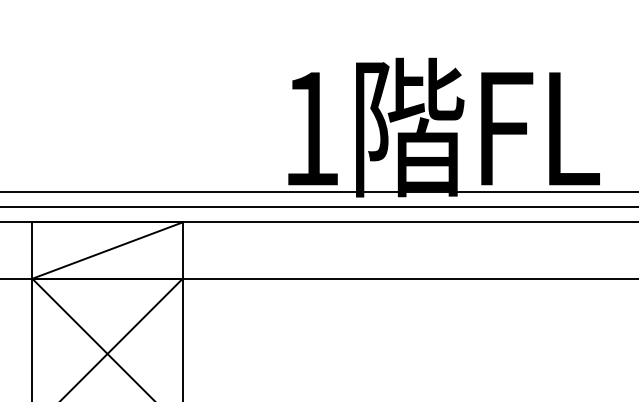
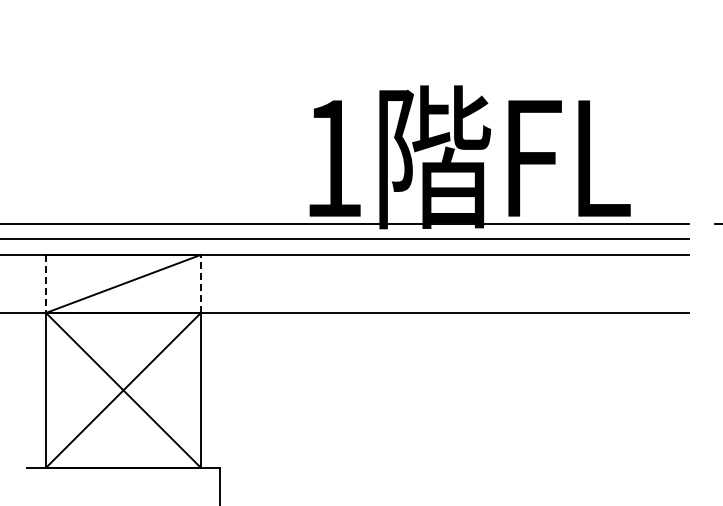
line: (182, 250) -> (200, 283), solid -> dashed
line: (32, 251) -> (46, 284), solid -> dashed

